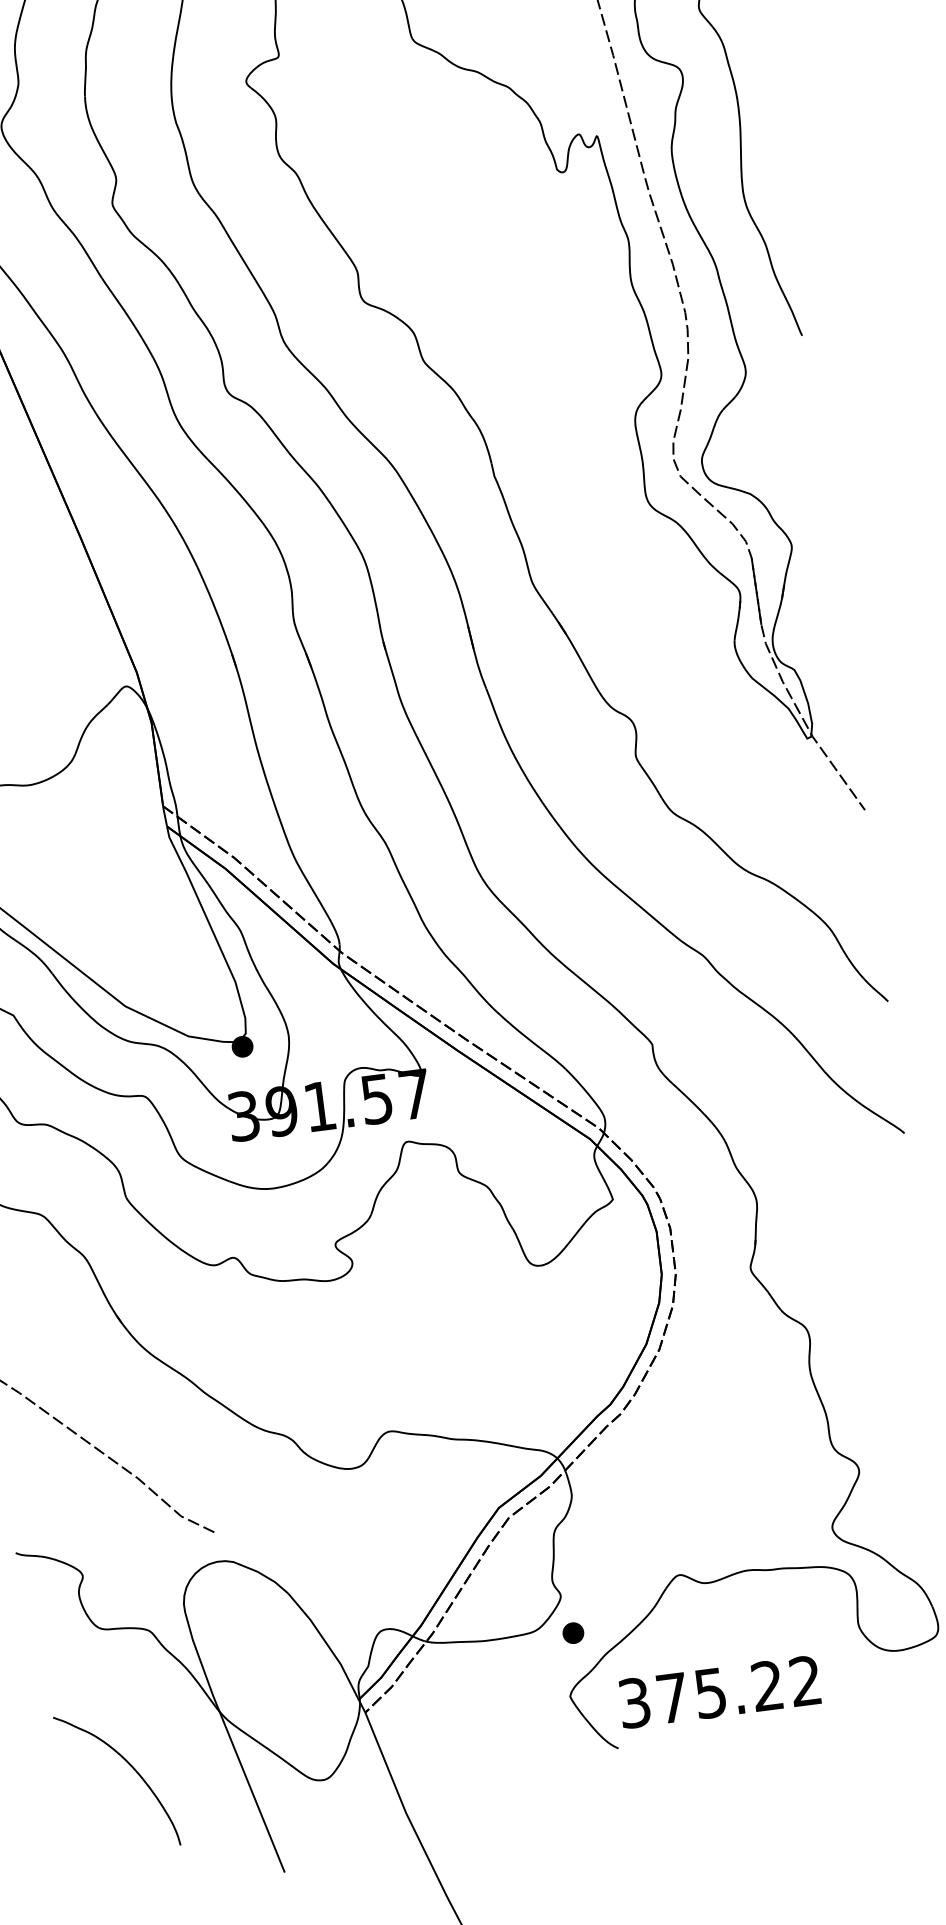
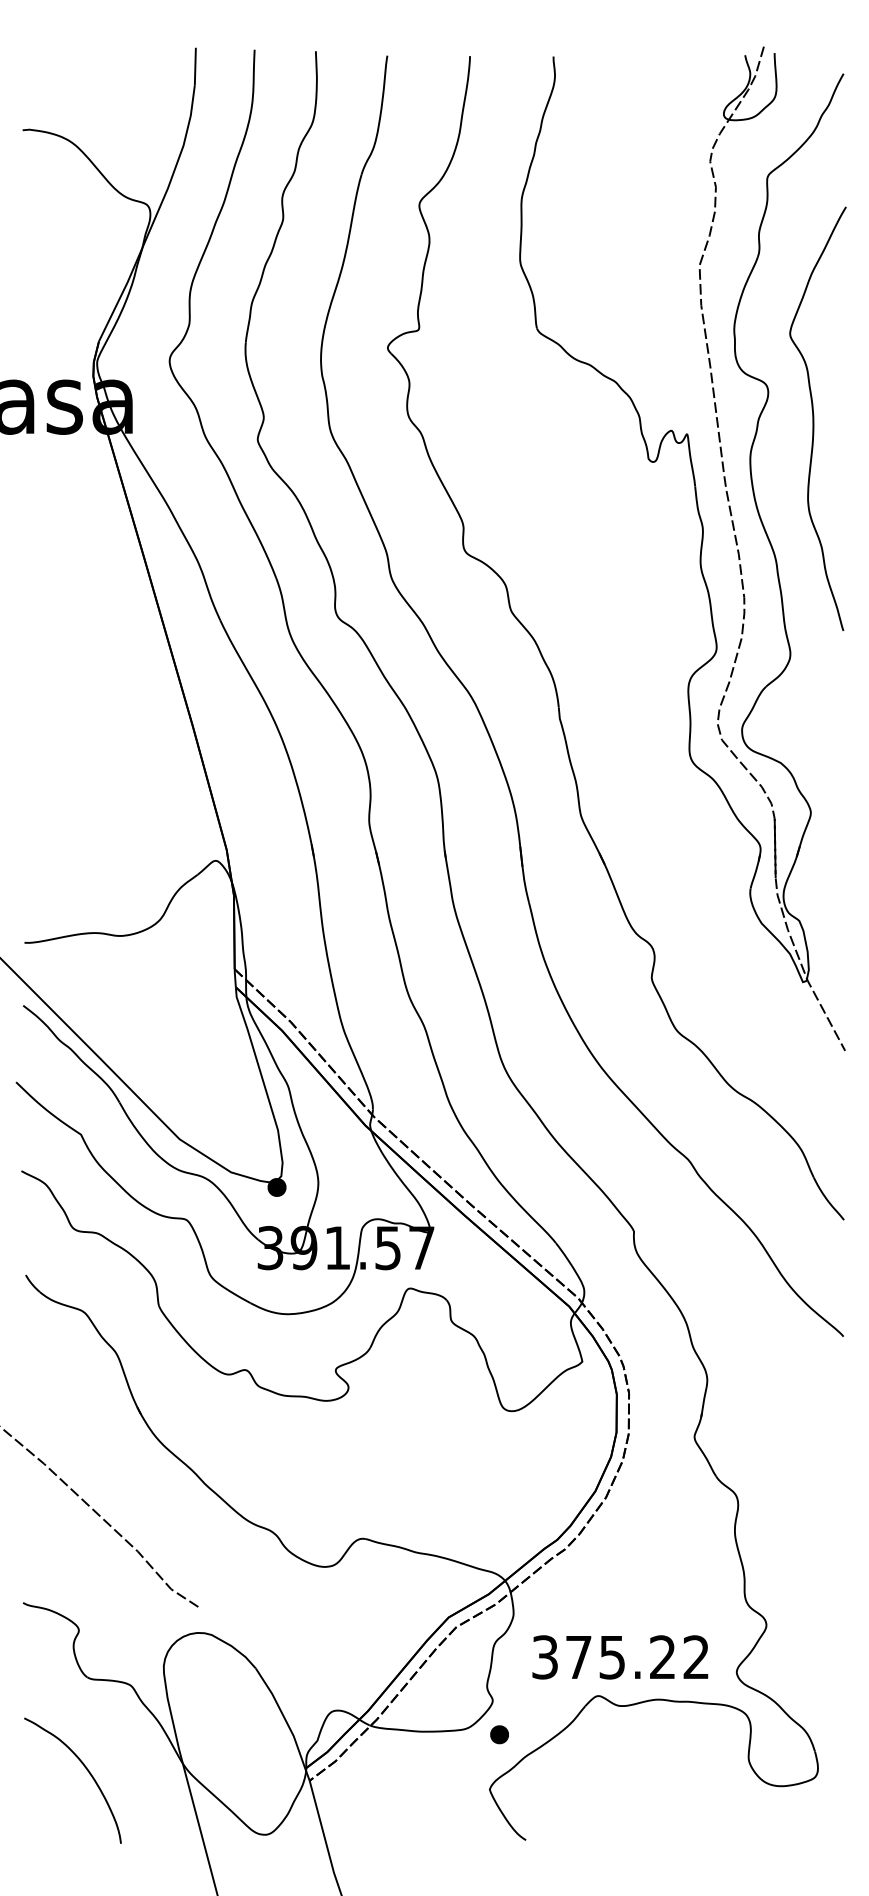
text: (719, 1692) -> (620, 1657), moved
curve: (132, 1768) -> (87, 1771), moved

